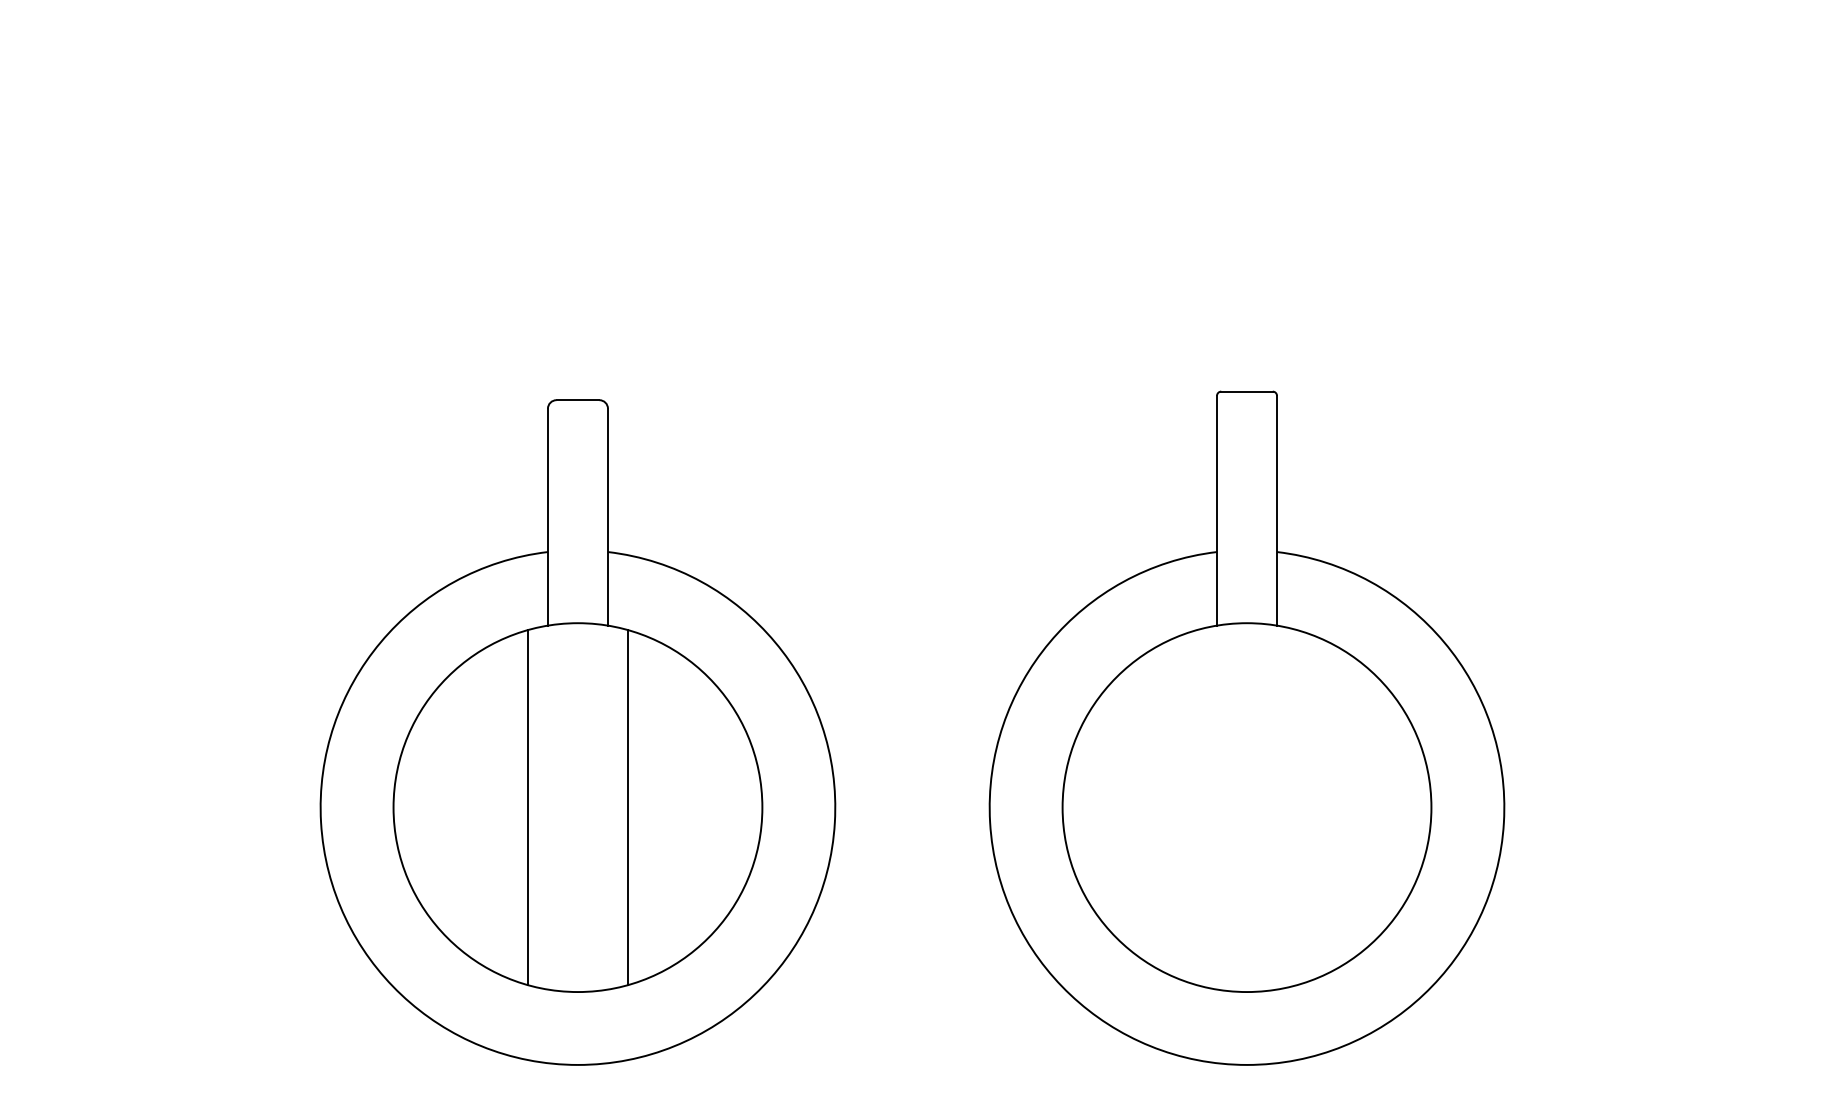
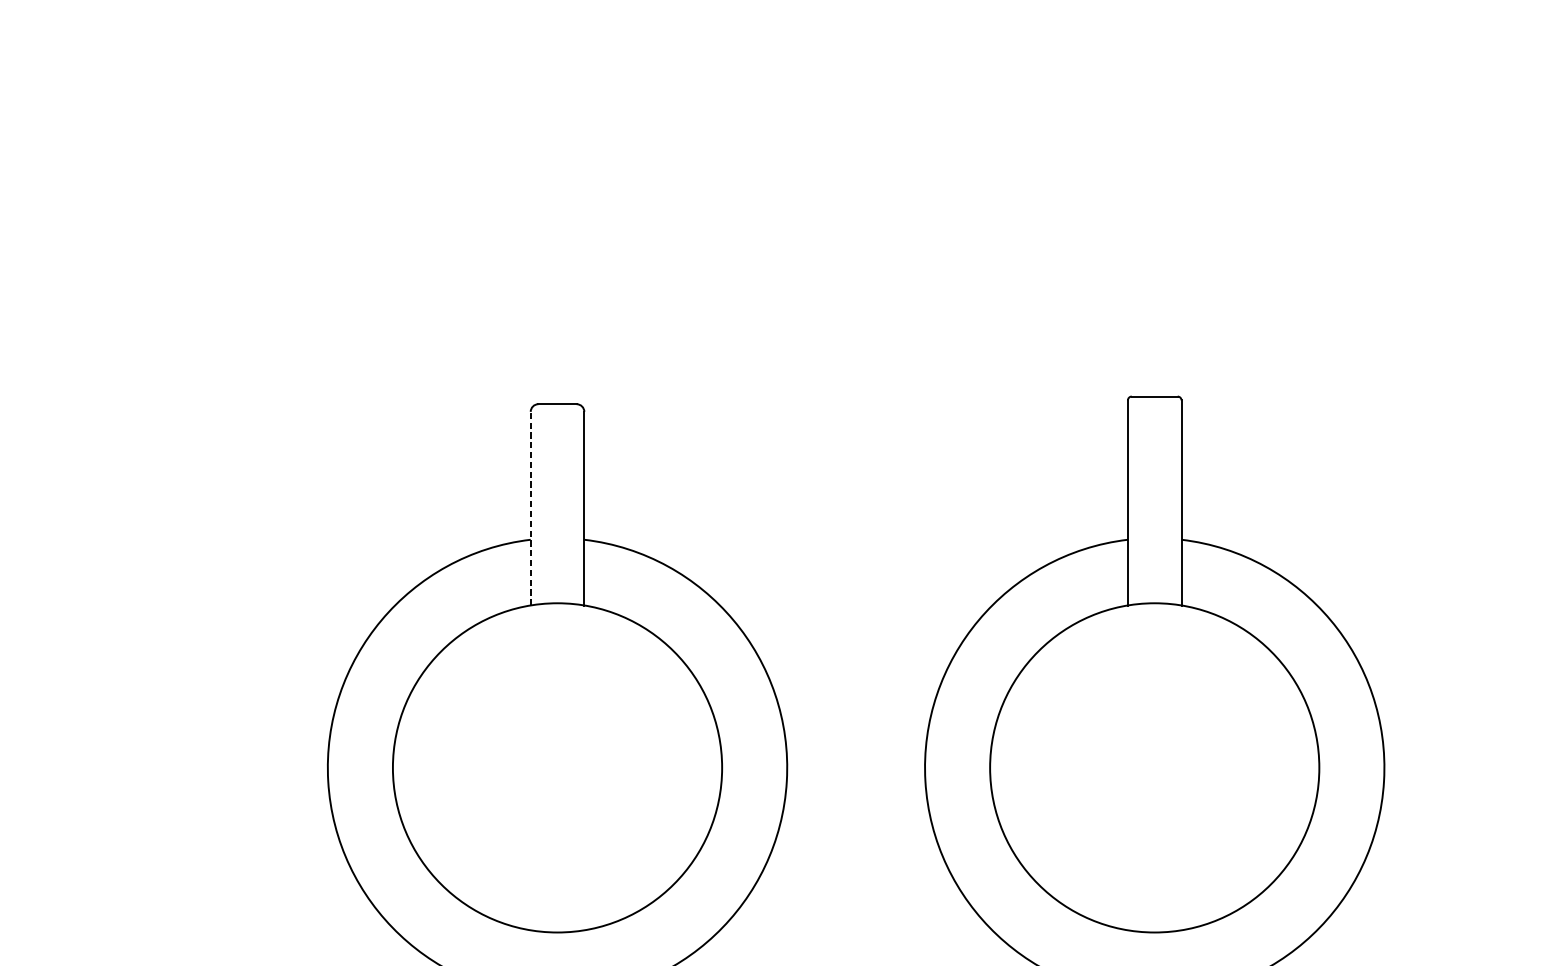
line: (547, 516) -> (530, 508), solid -> dashed
line: (528, 807) -> (513, 767), removed
line: (627, 807) -> (601, 767), removed

